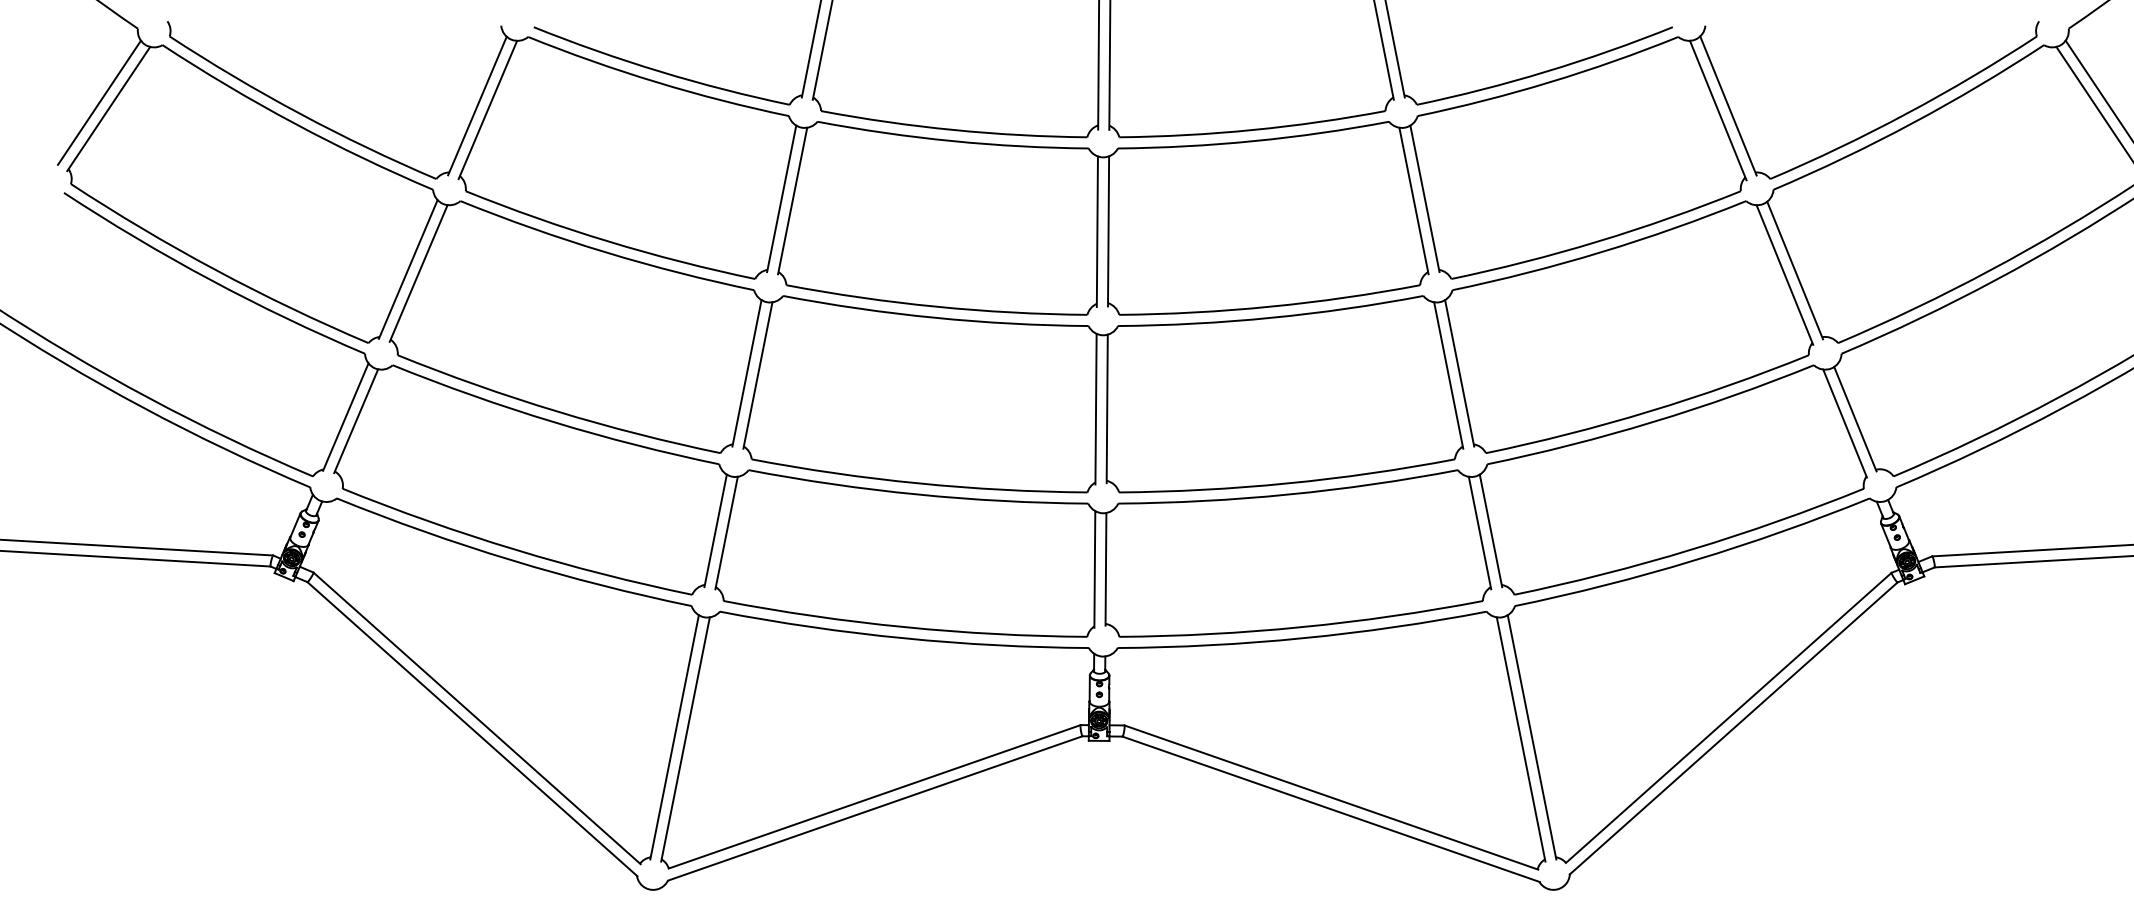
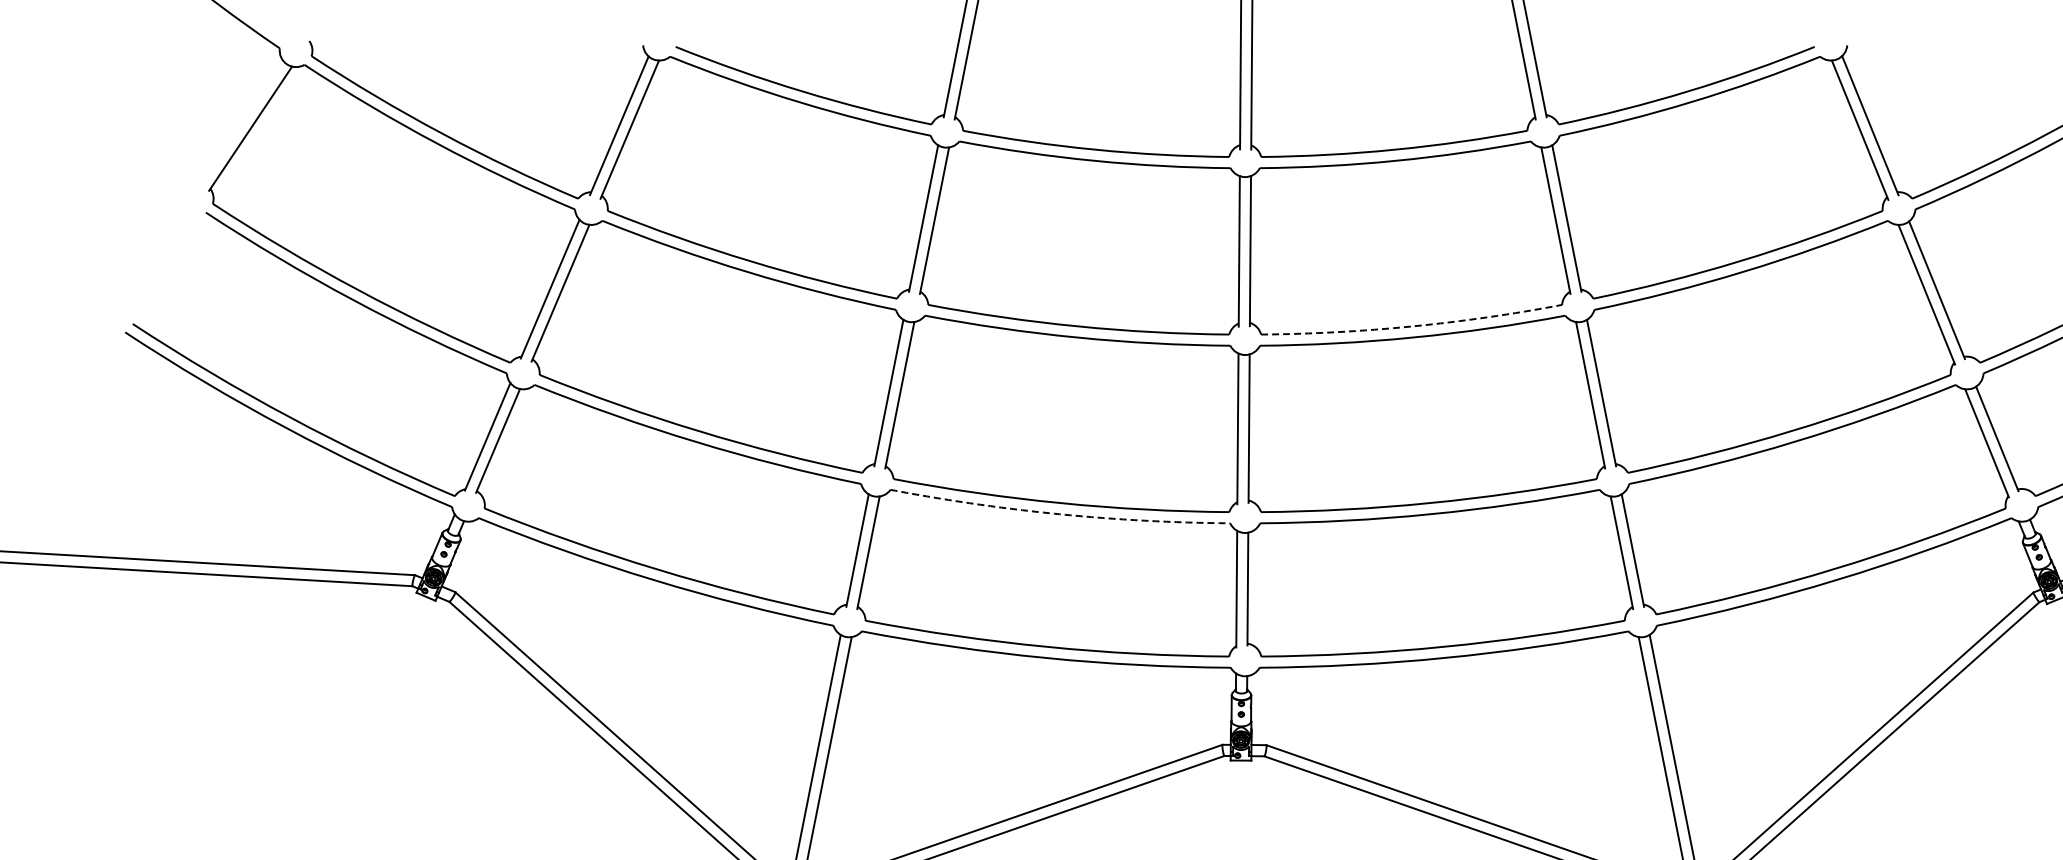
line: (99, 102) -> (241, 122), removed
arc: (1270, 306) -> (1412, 326), solid -> dashed
arc: (917, 494) -> (1059, 514), solid -> dashed

